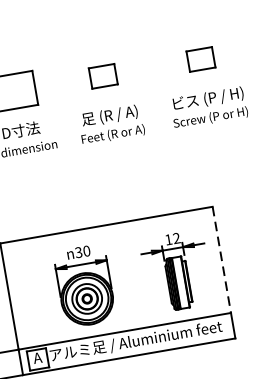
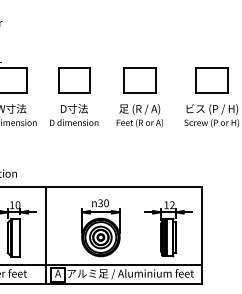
part: (200, 59) -> (211, 80), size x1.67
part: (102, 76) -> (139, 80), size x1.67
line: (222, 260) -> (202, 226), dashed -> solid

